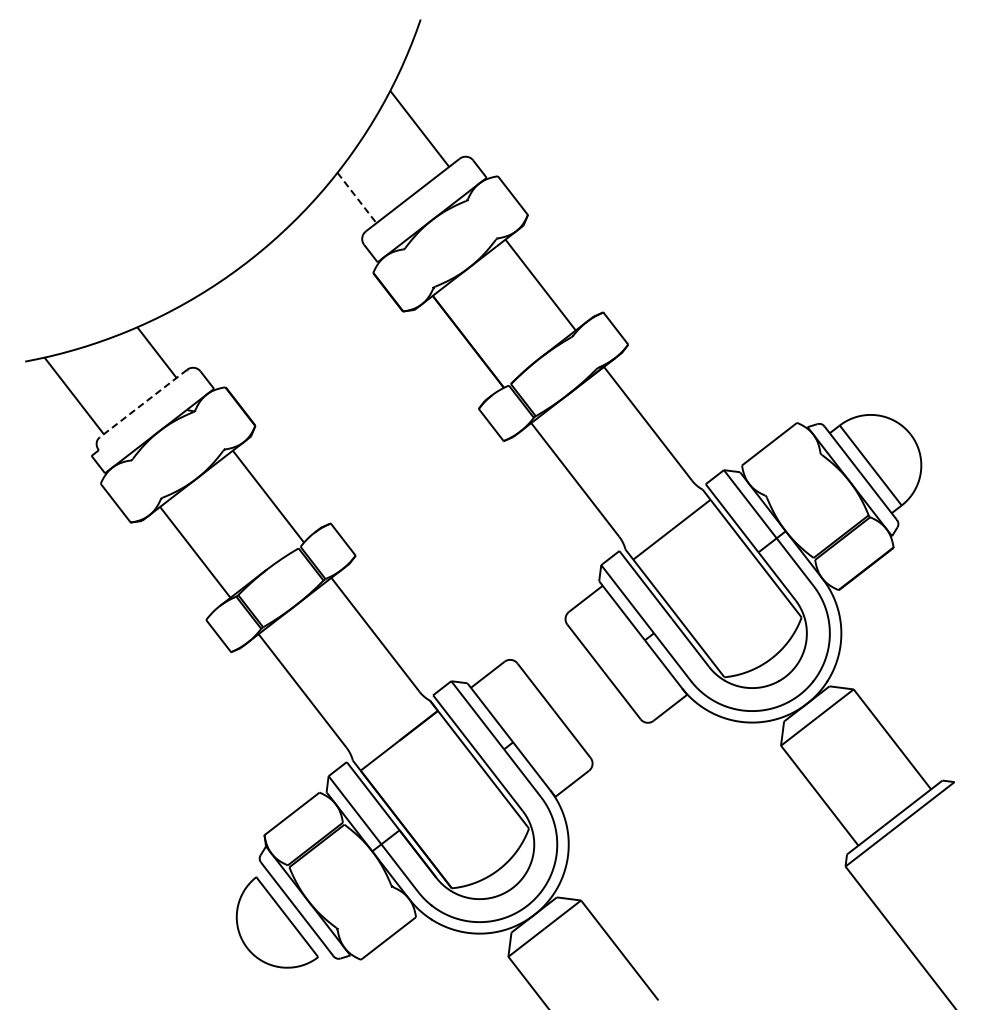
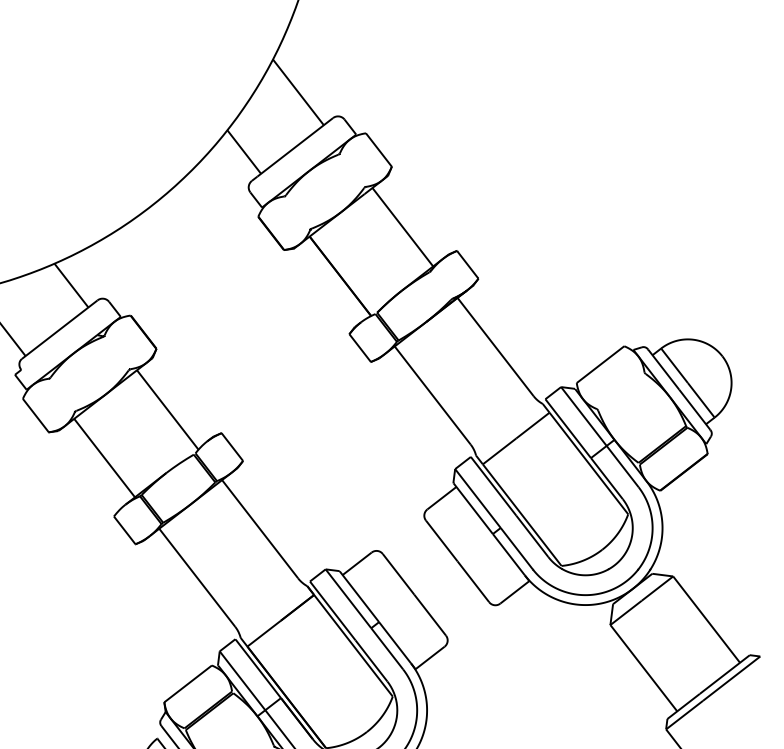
line: (357, 198) -> (244, 152), dashed -> solid
line: (143, 403) -> (59, 329), dashed -> solid

